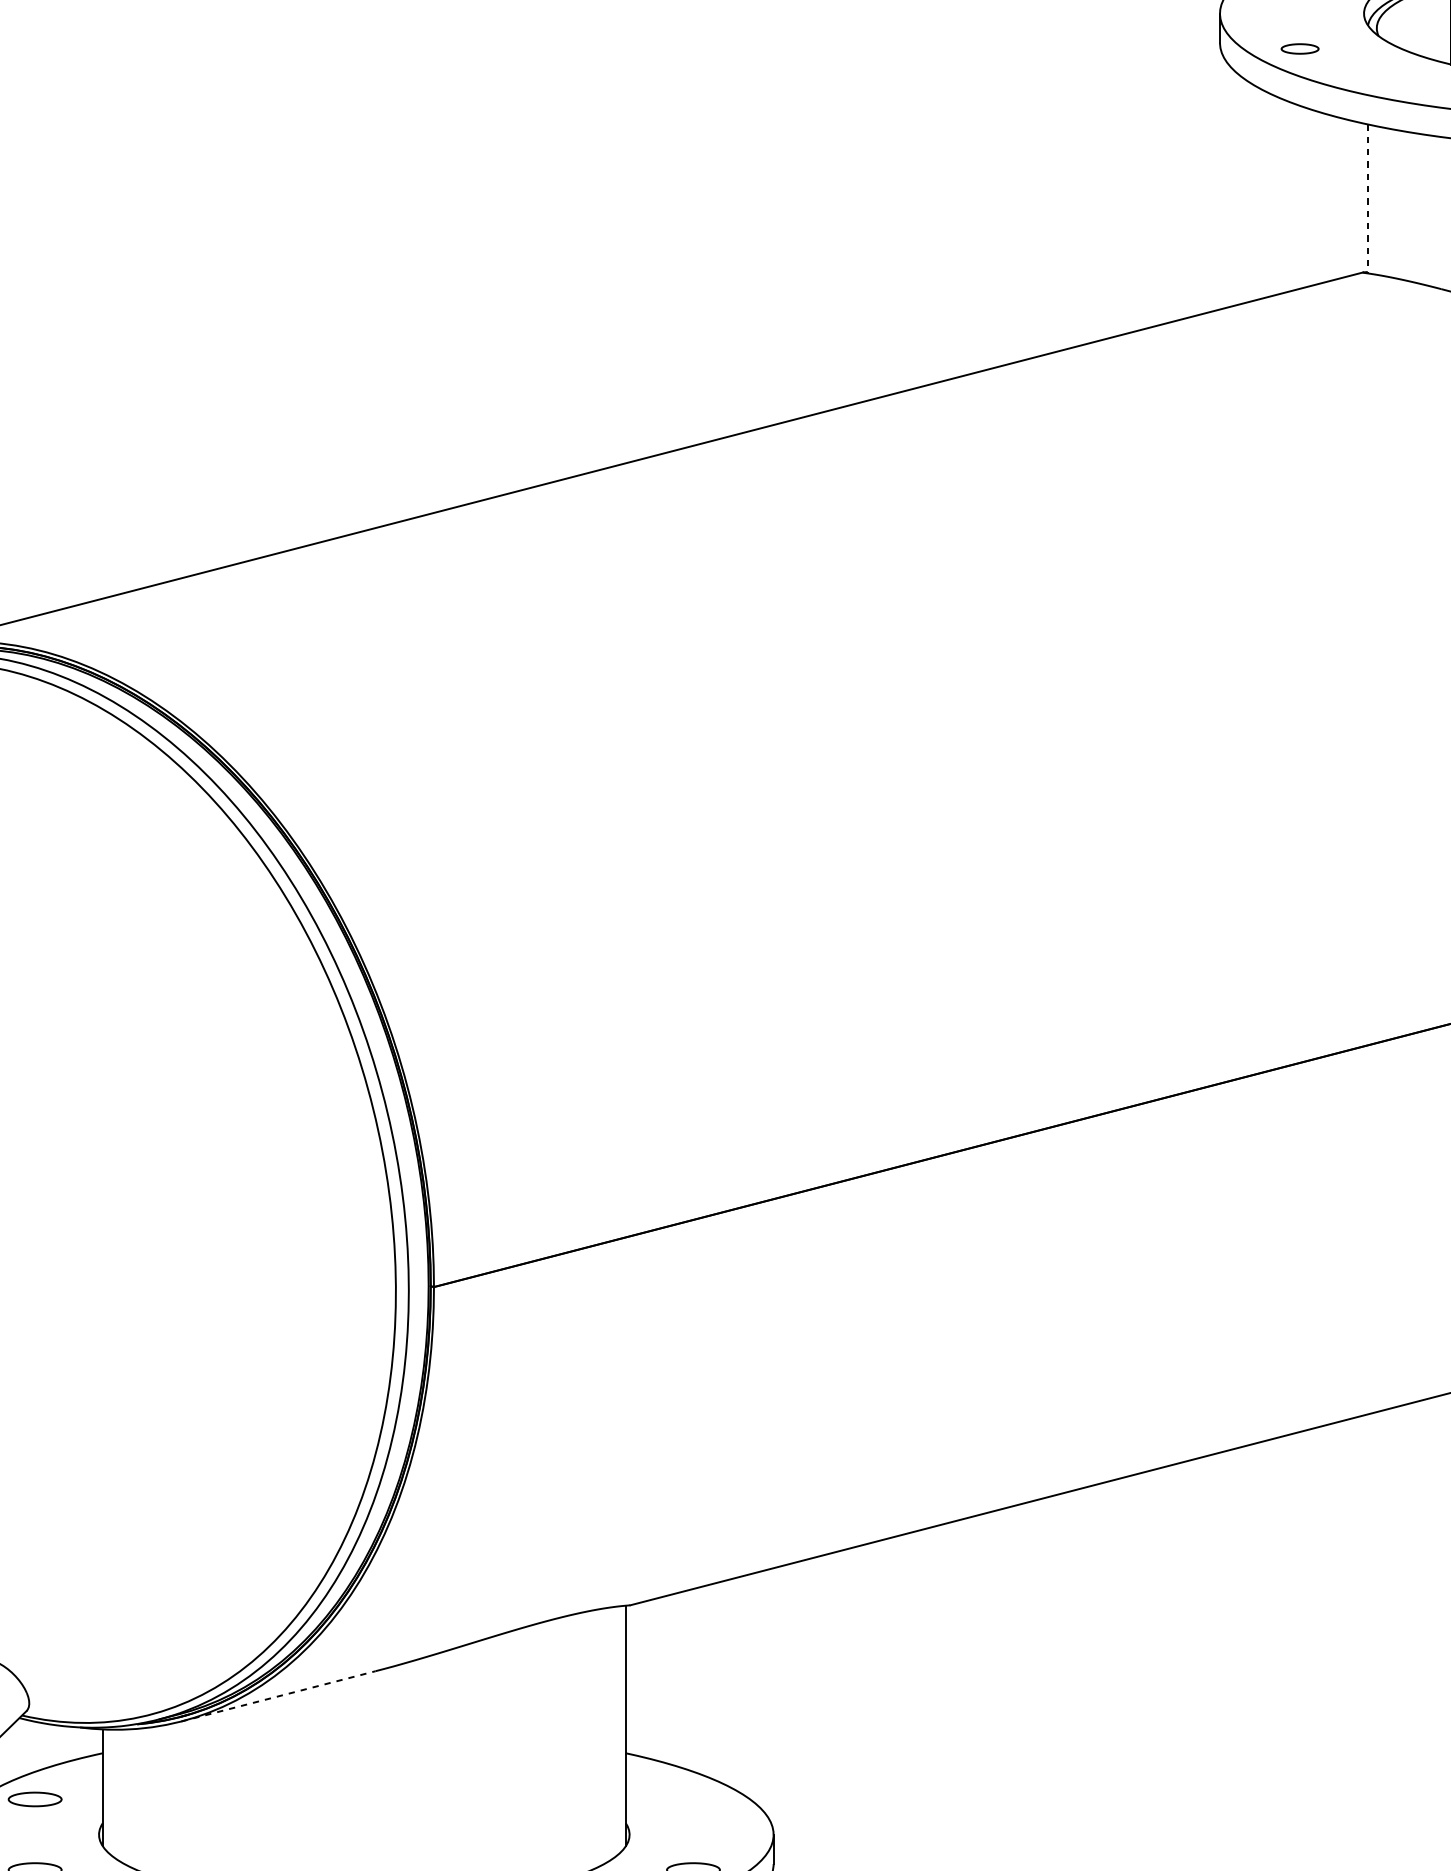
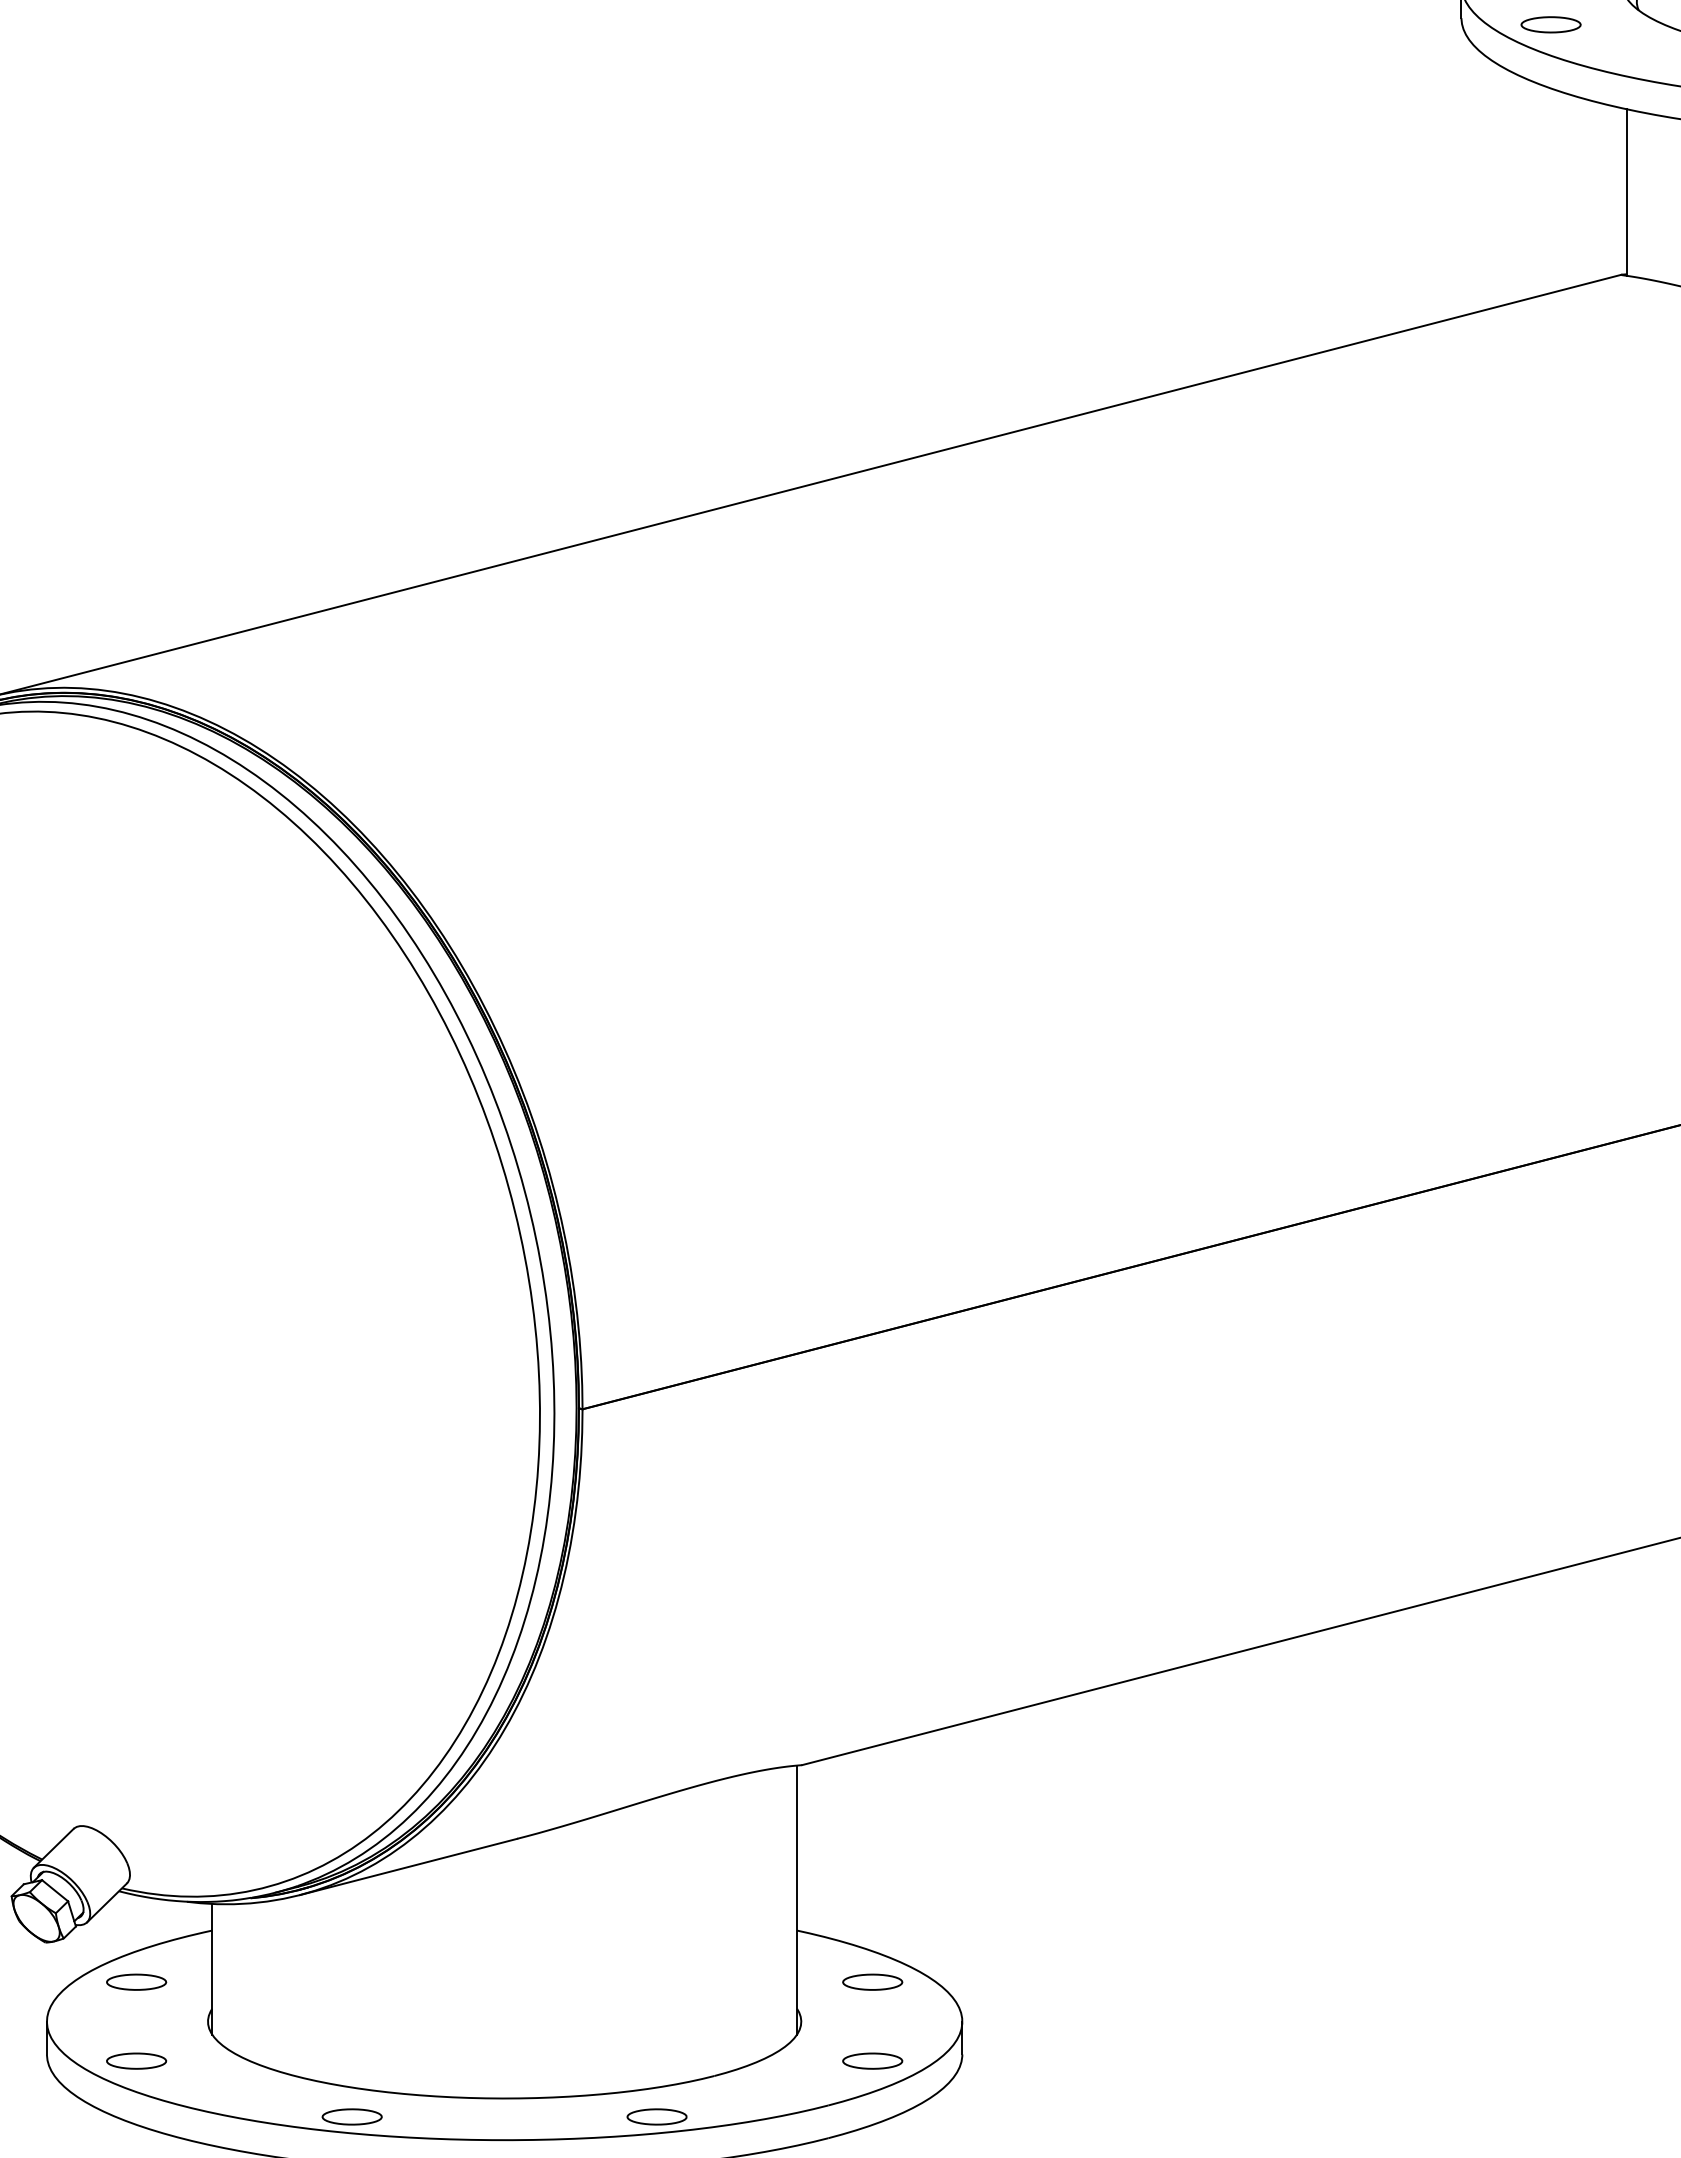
part: (1299, 48) -> (1550, 24), size x1.43
line: (1367, 199) -> (1626, 193), dashed -> solid
line: (279, 1695) -> (409, 1866), dashed -> solid
part: (693, 1798) -> (872, 1981), added

